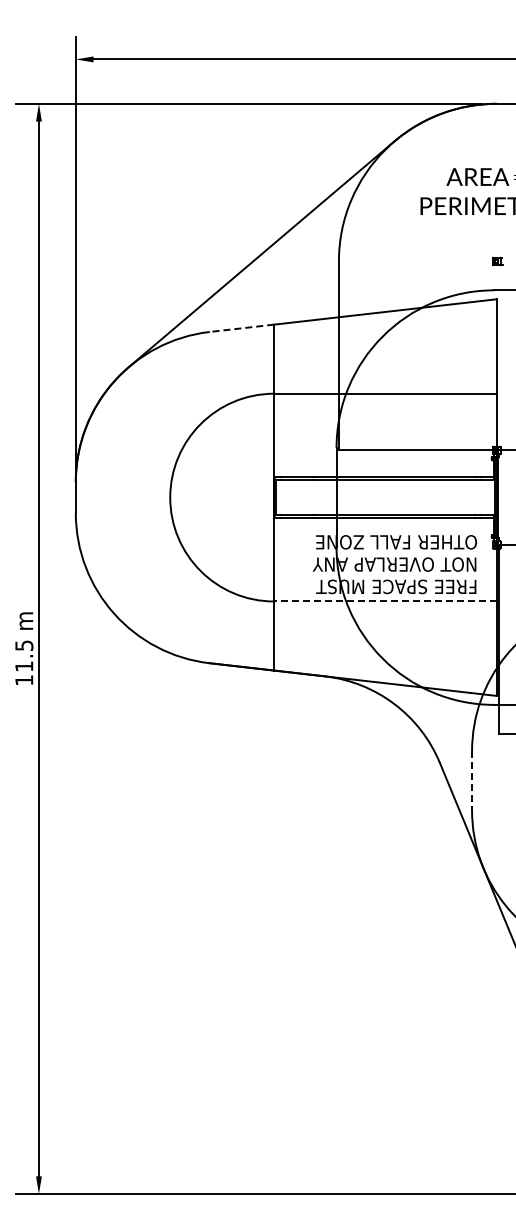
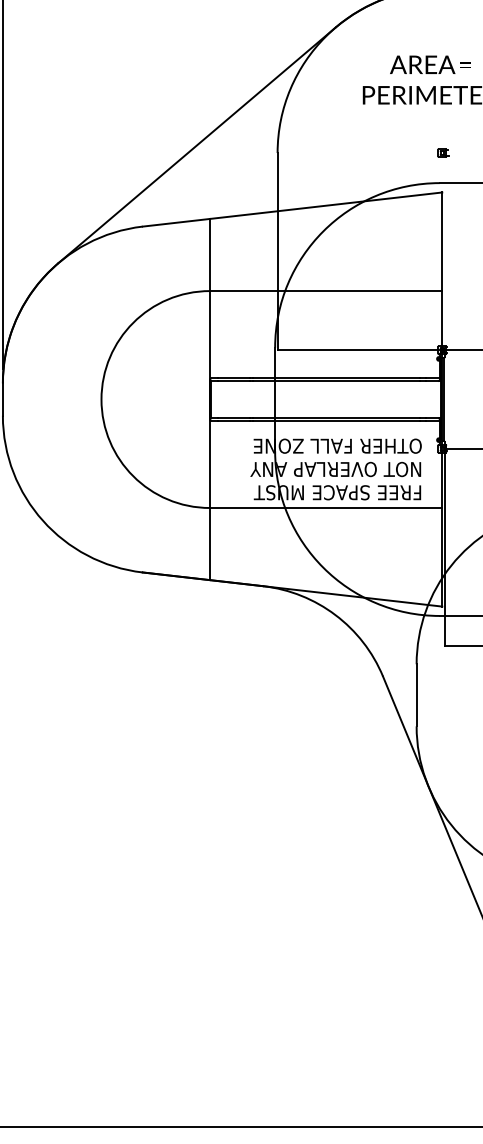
line: (241, 328) -> (175, 222), dashed -> solid
line: (384, 601) -> (325, 508), dashed -> solid
line: (472, 780) -> (417, 694), dashed -> solid

